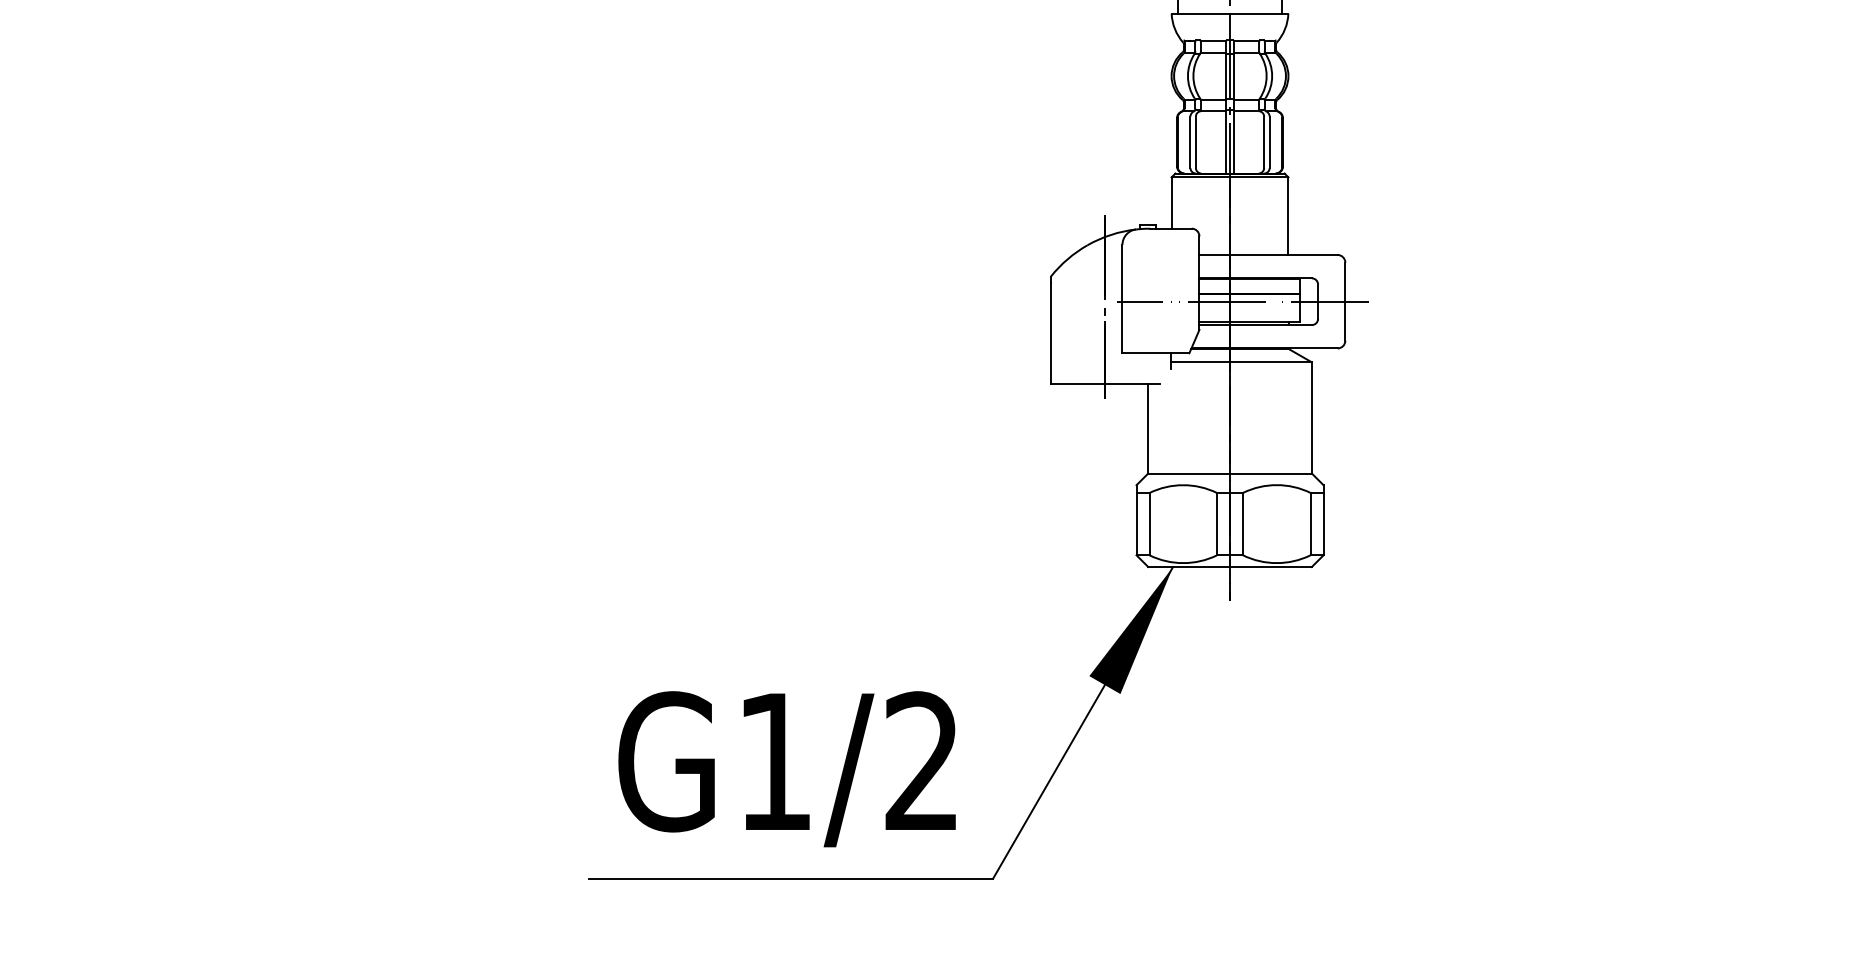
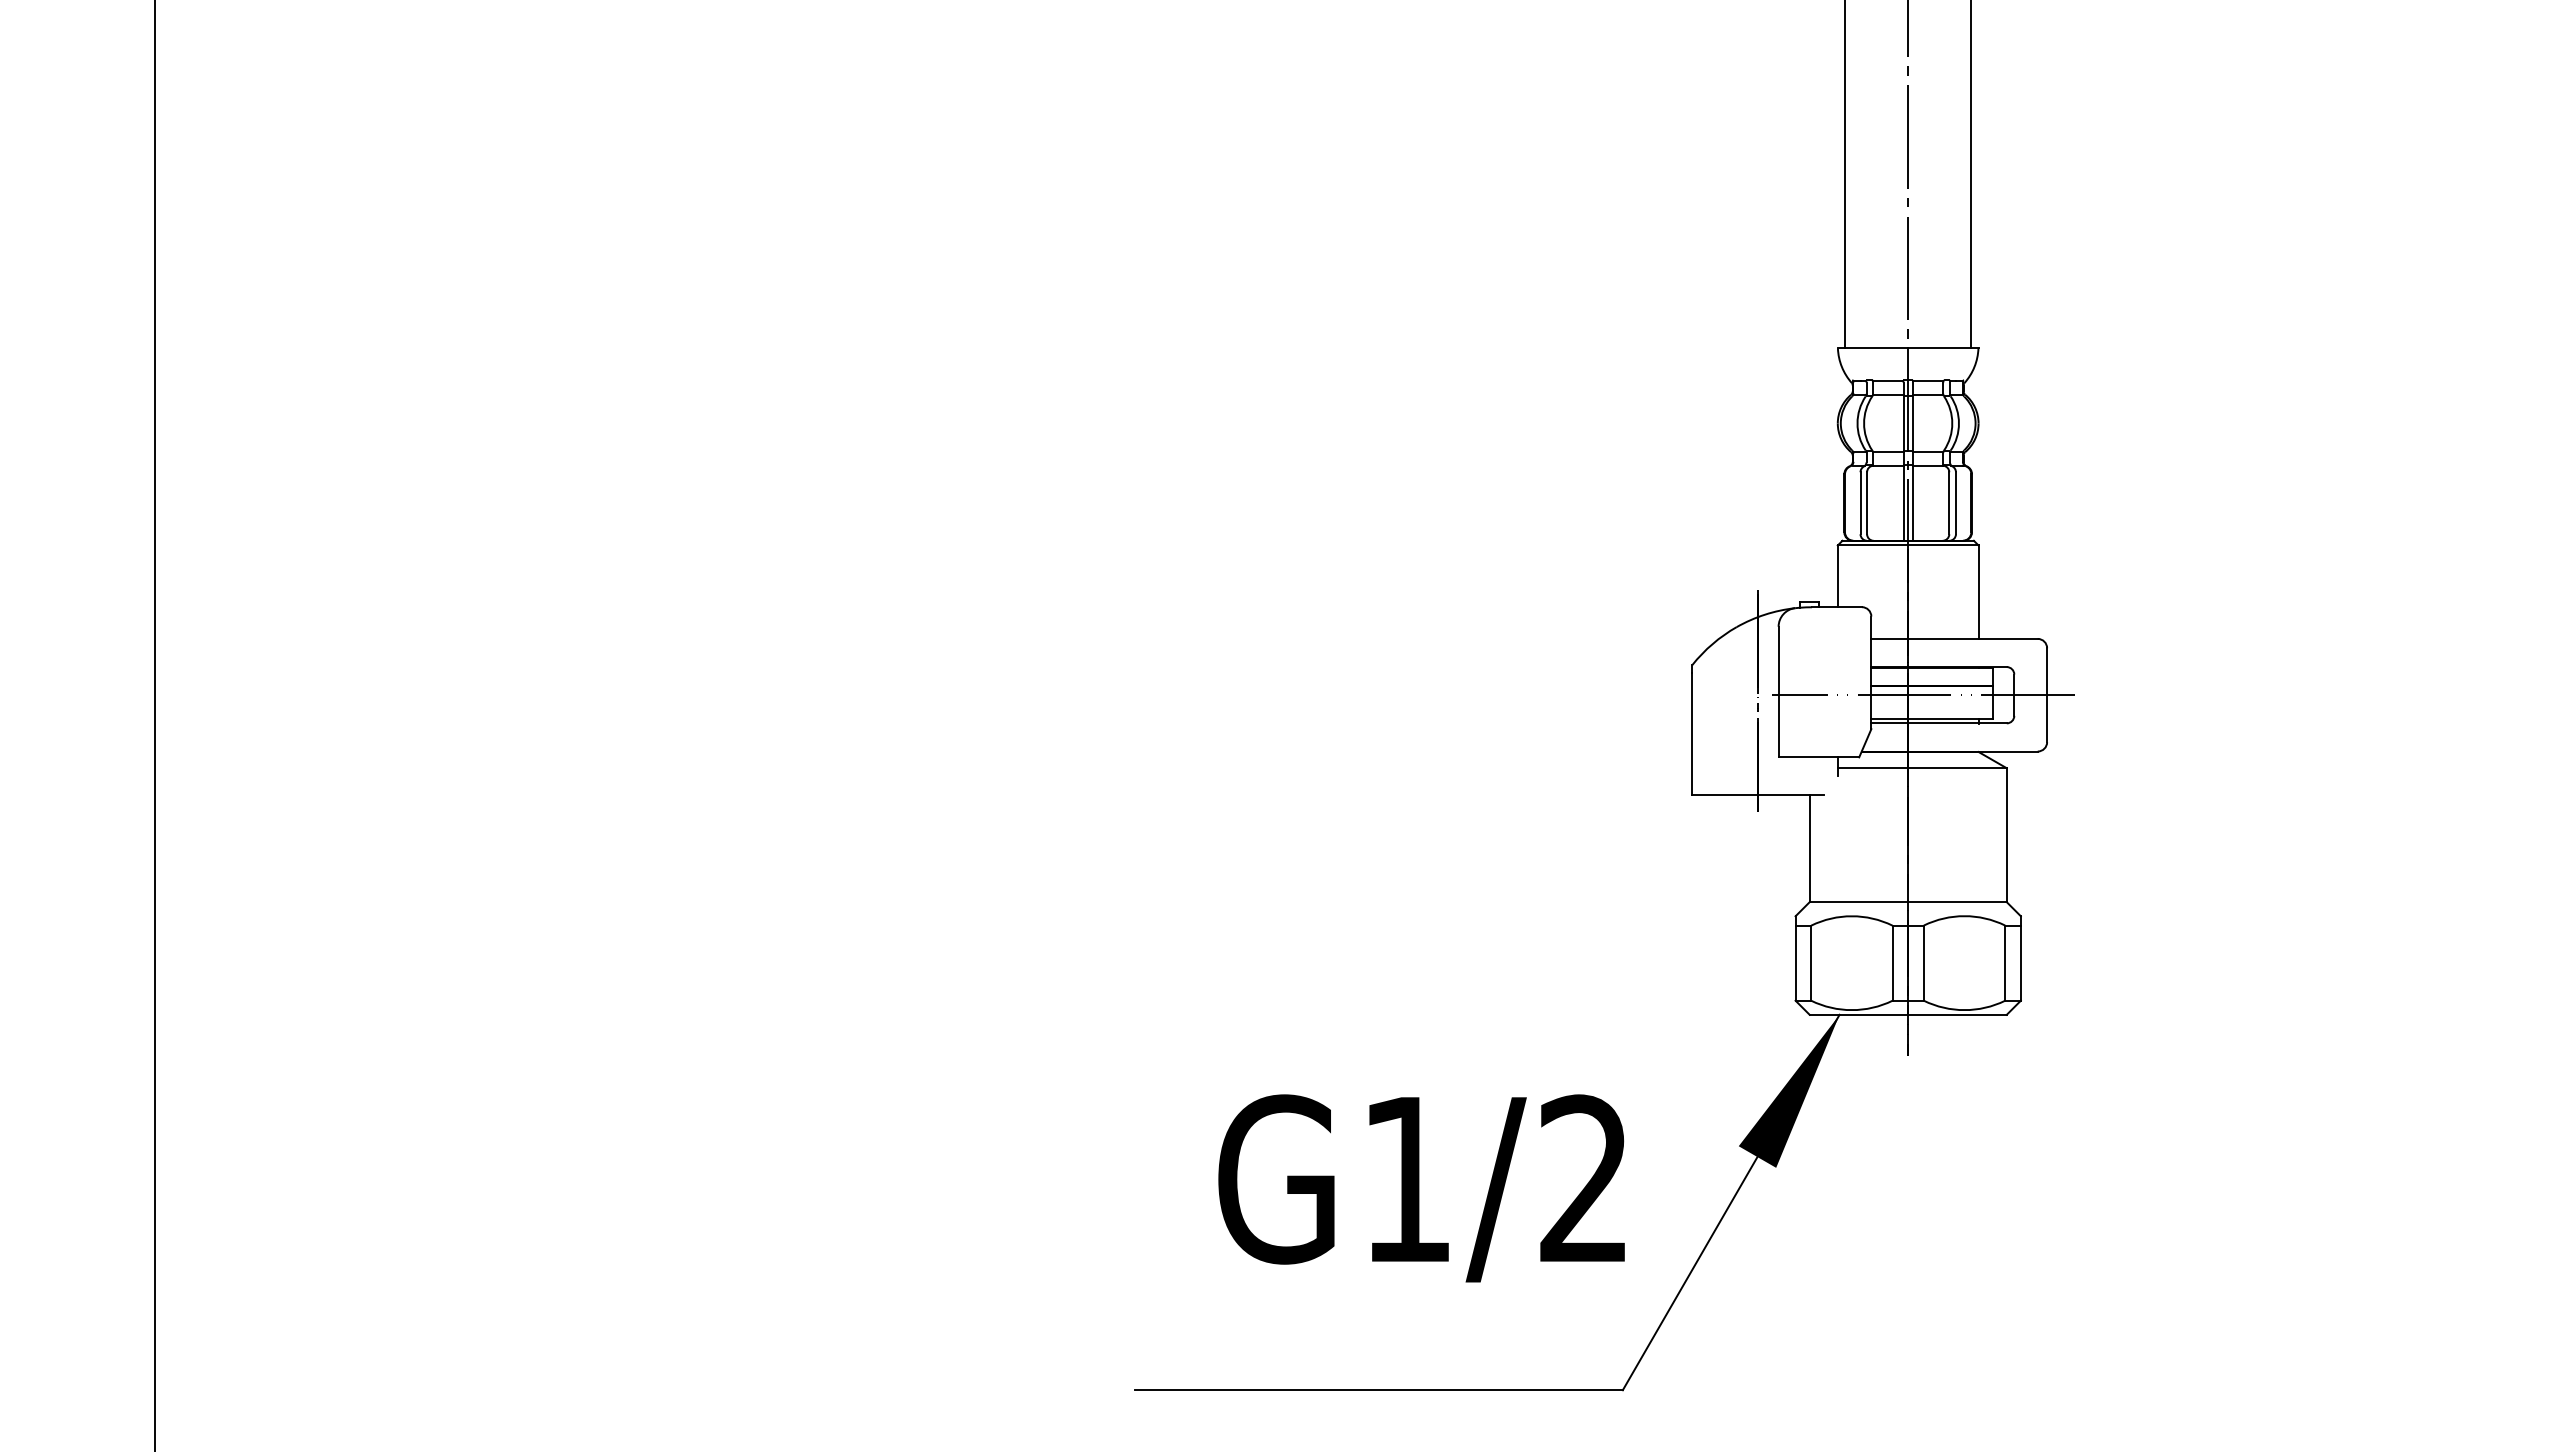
text: (787, 769) -> (1421, 1188), moved

